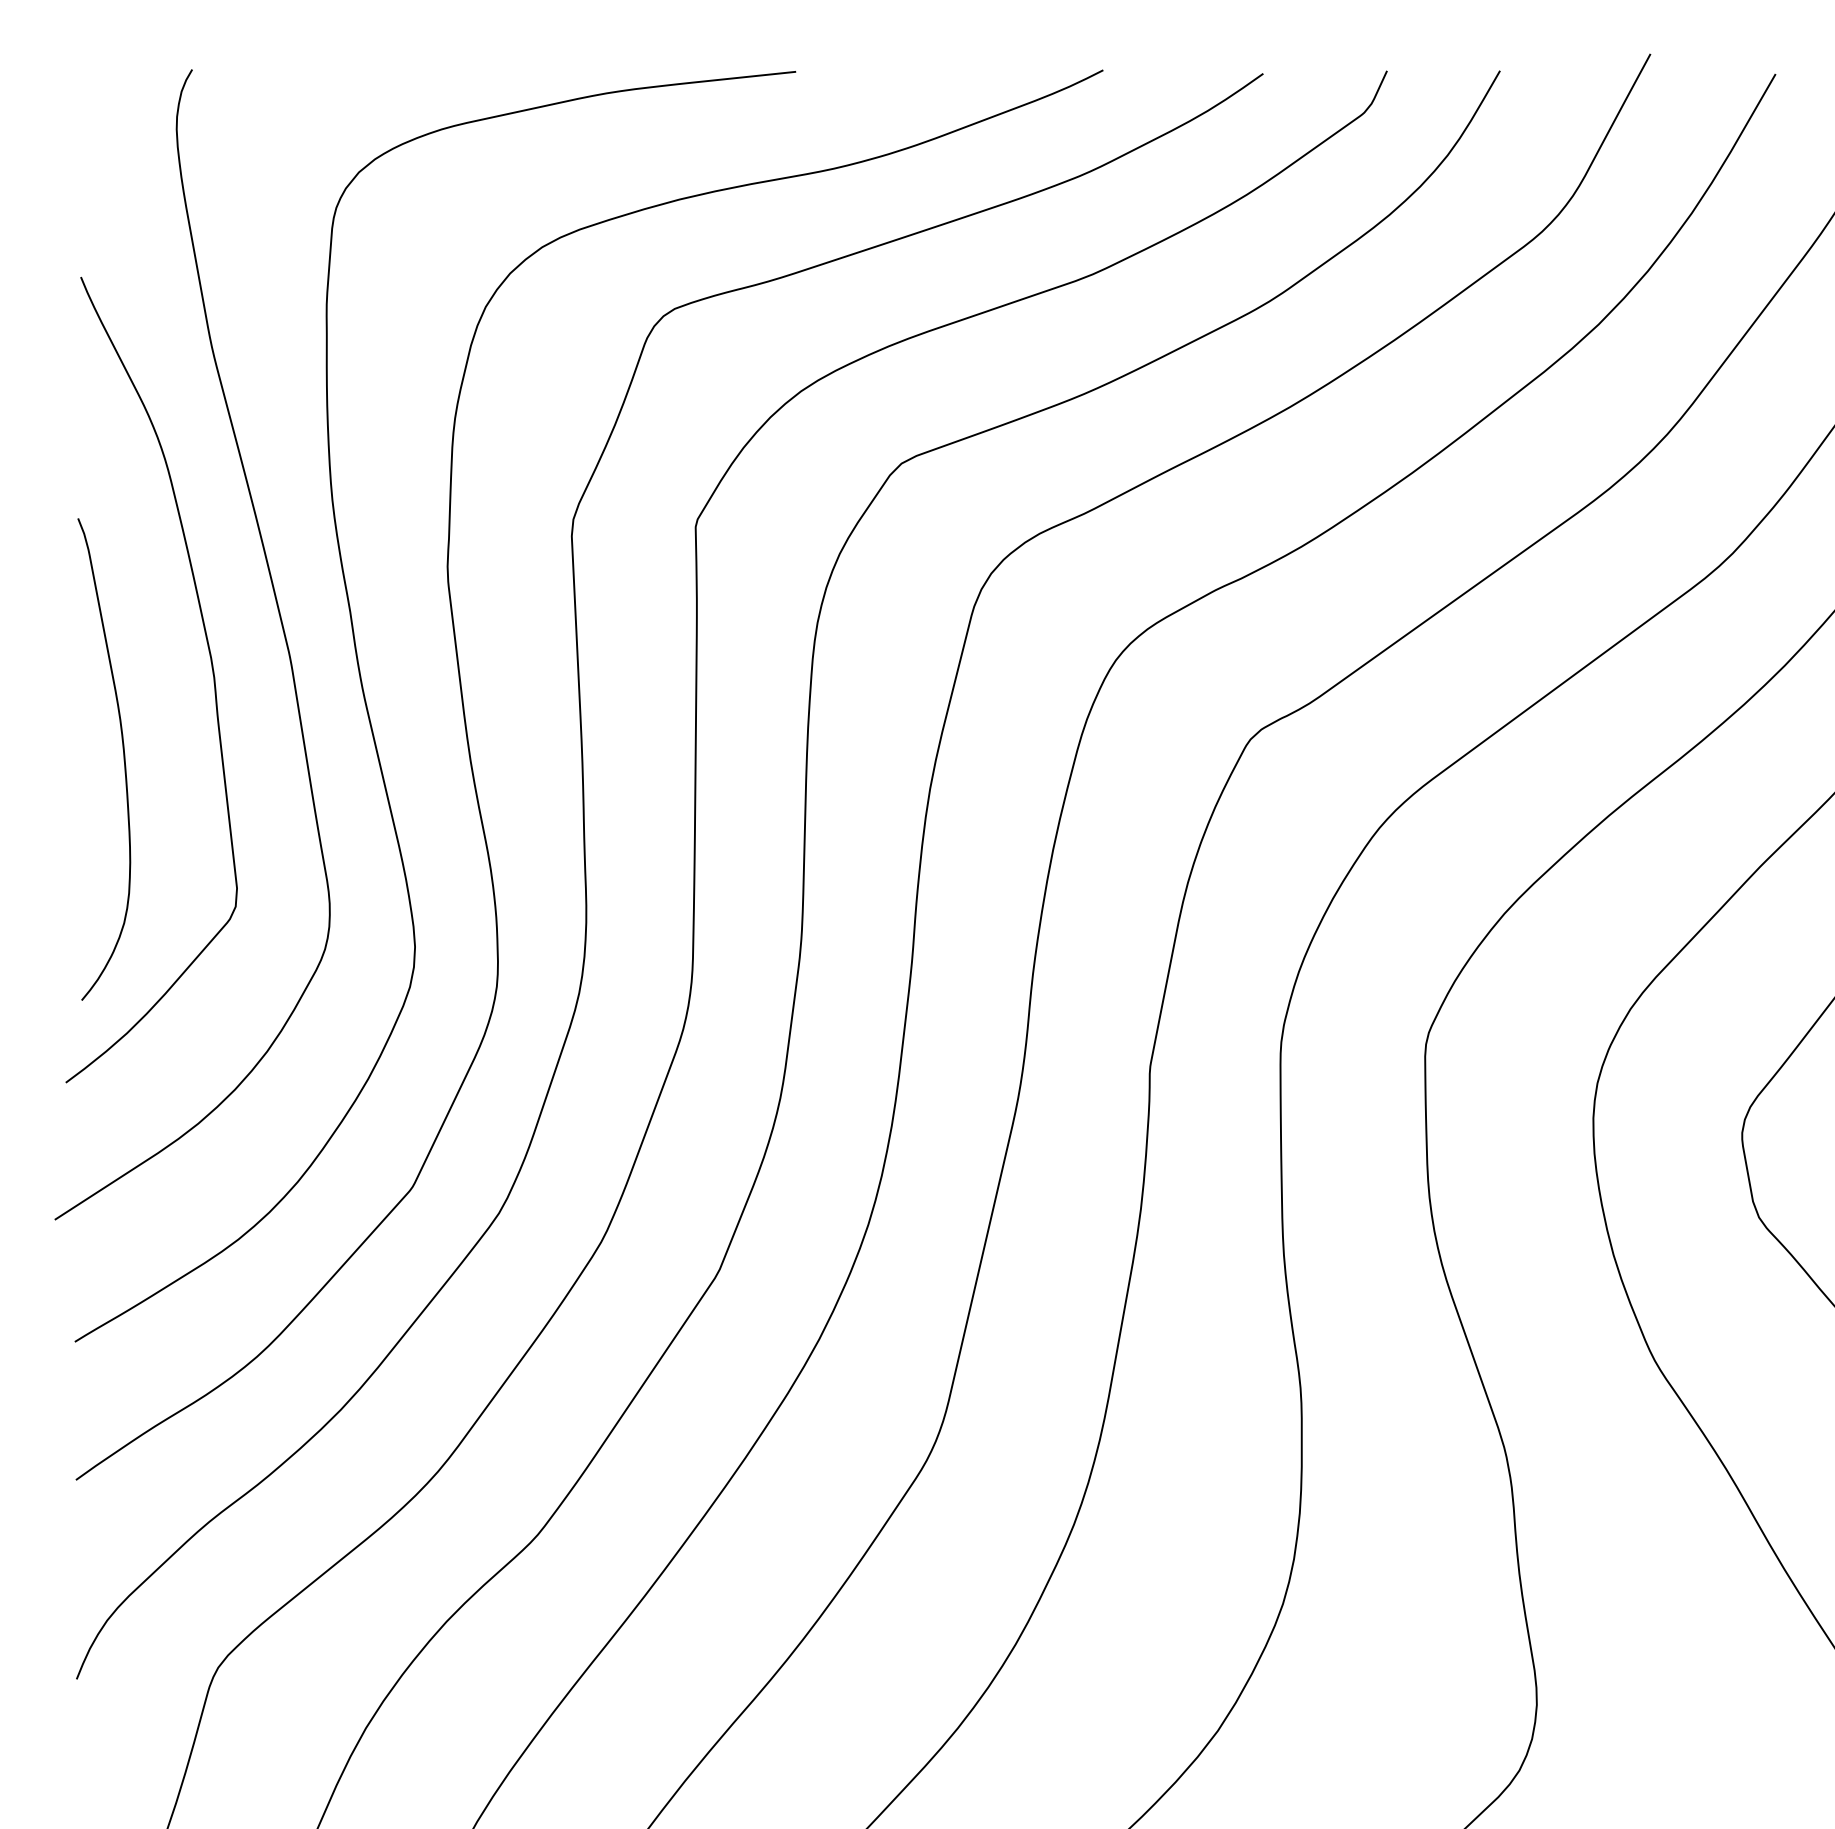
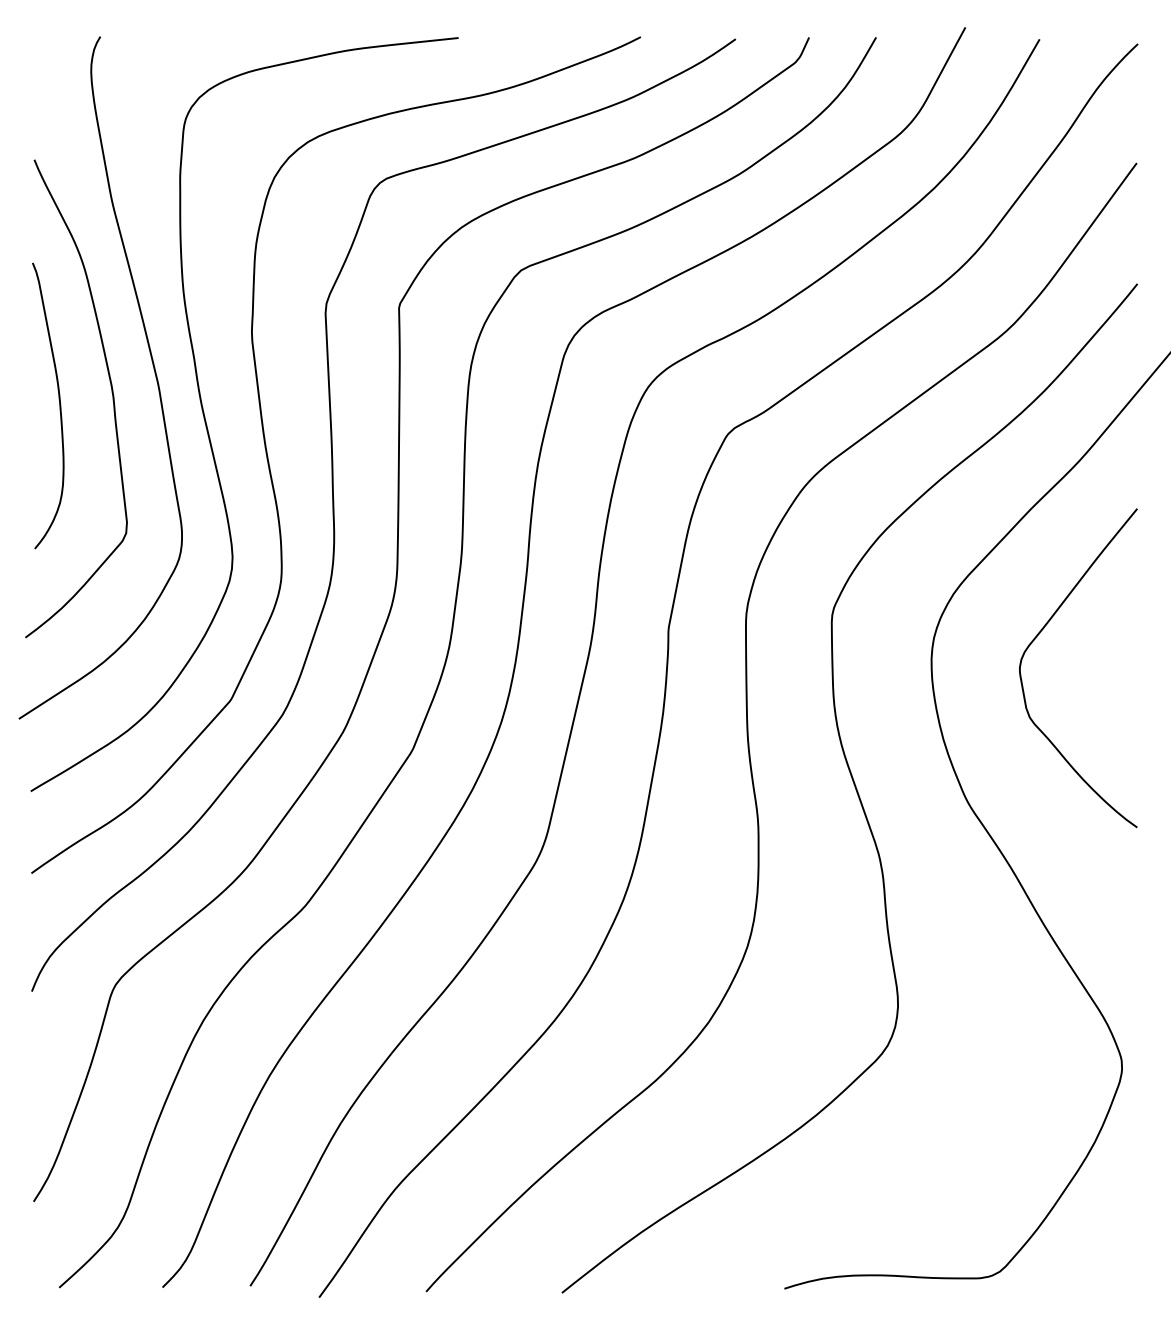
curve: (123, 758) -> (59, 405), moved

